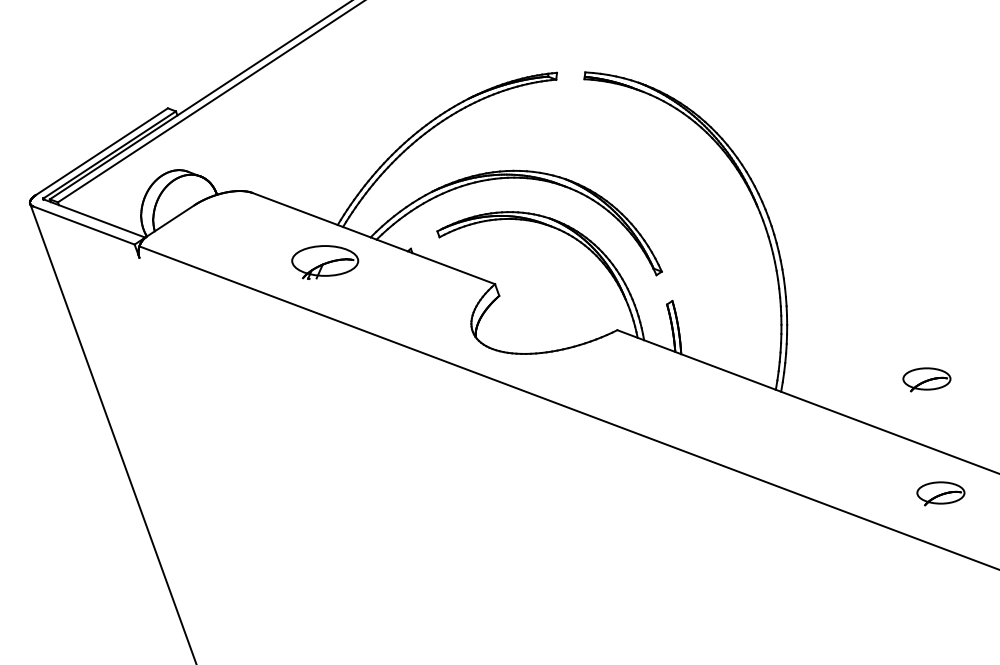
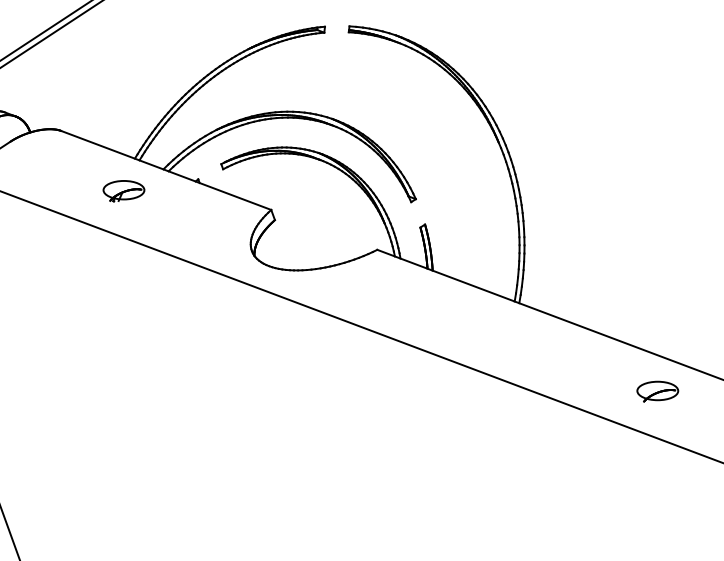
part: (324, 262) -> (123, 191), size x0.71
part: (926, 379) -> (645, 292), removed

